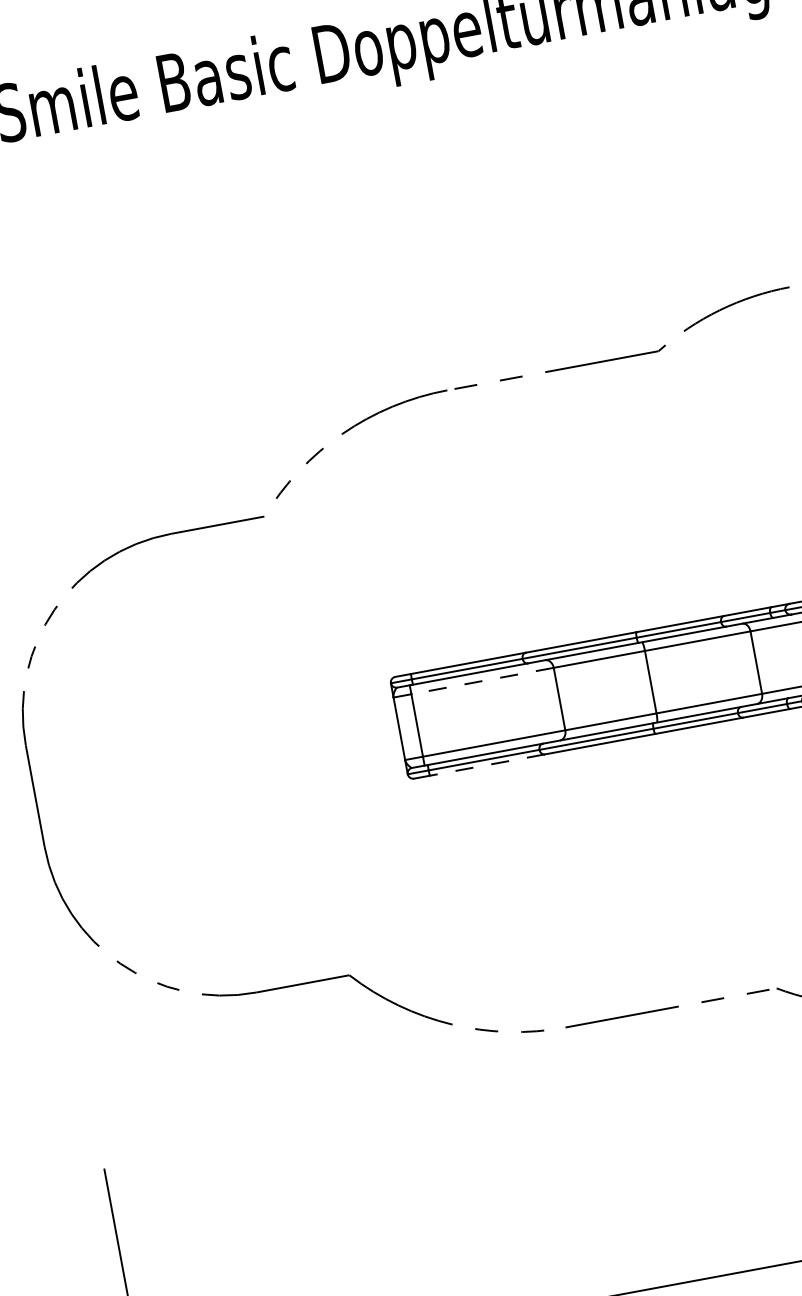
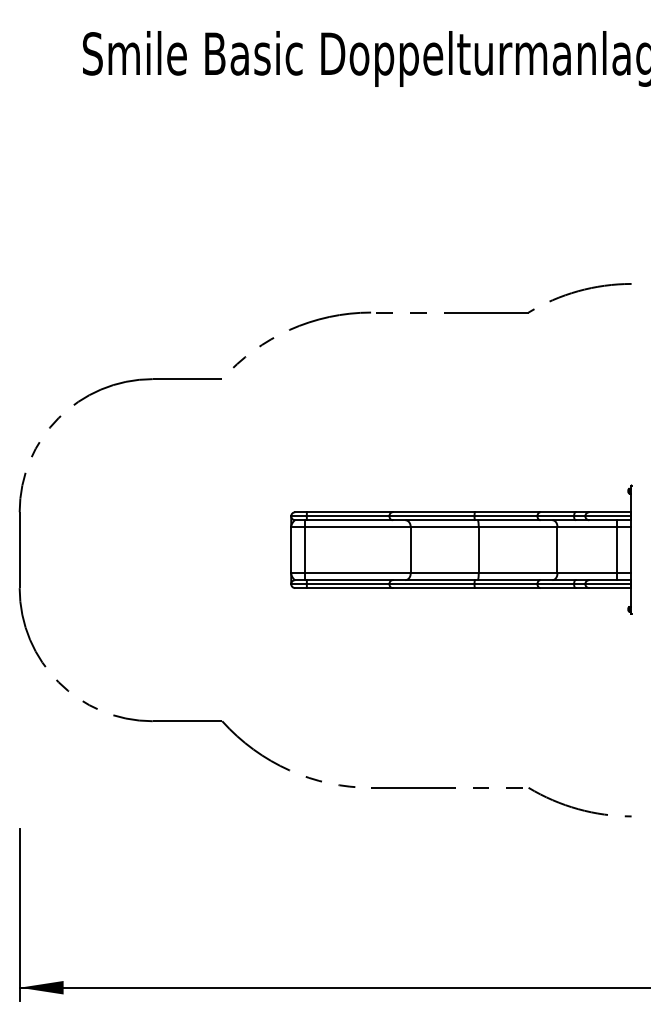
line: (482, 680) -> (357, 526), dashed -> solid
line: (487, 765) -> (349, 588), dashed -> solid

